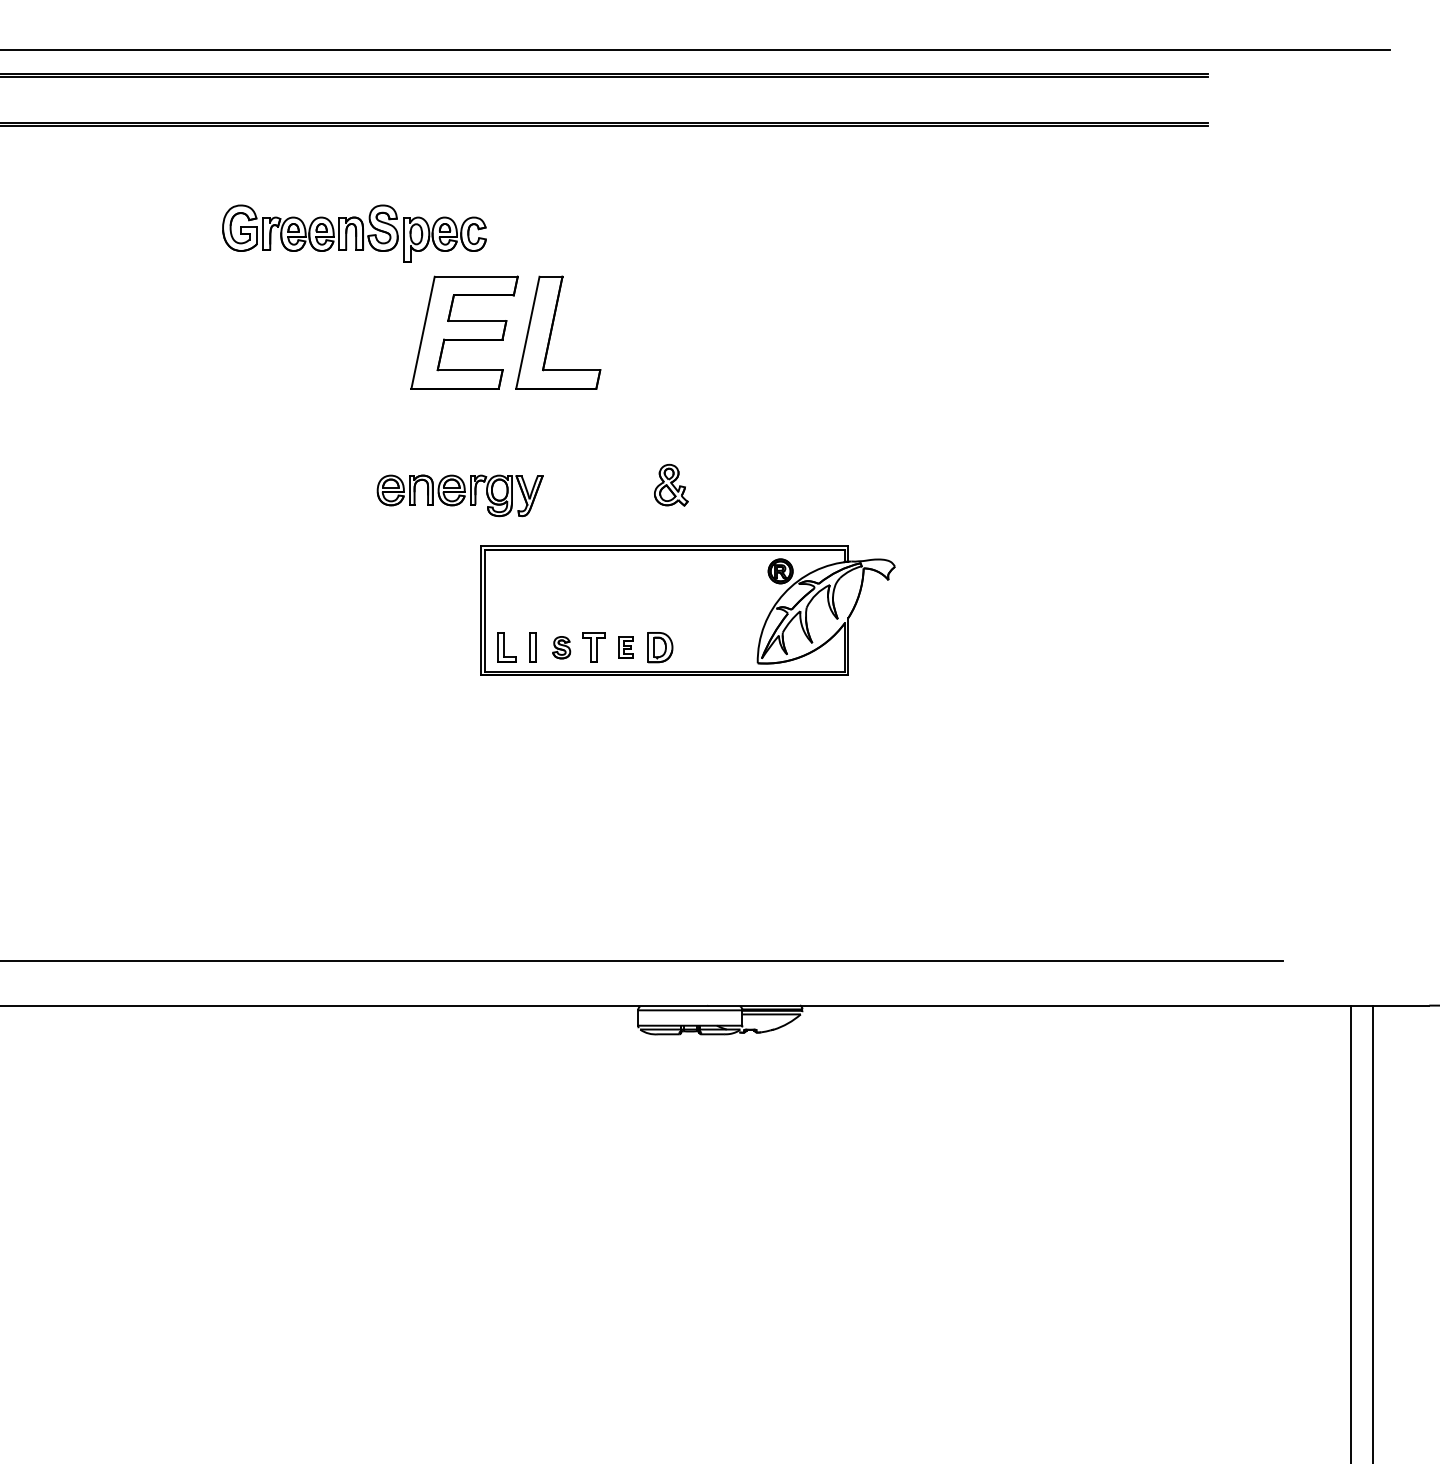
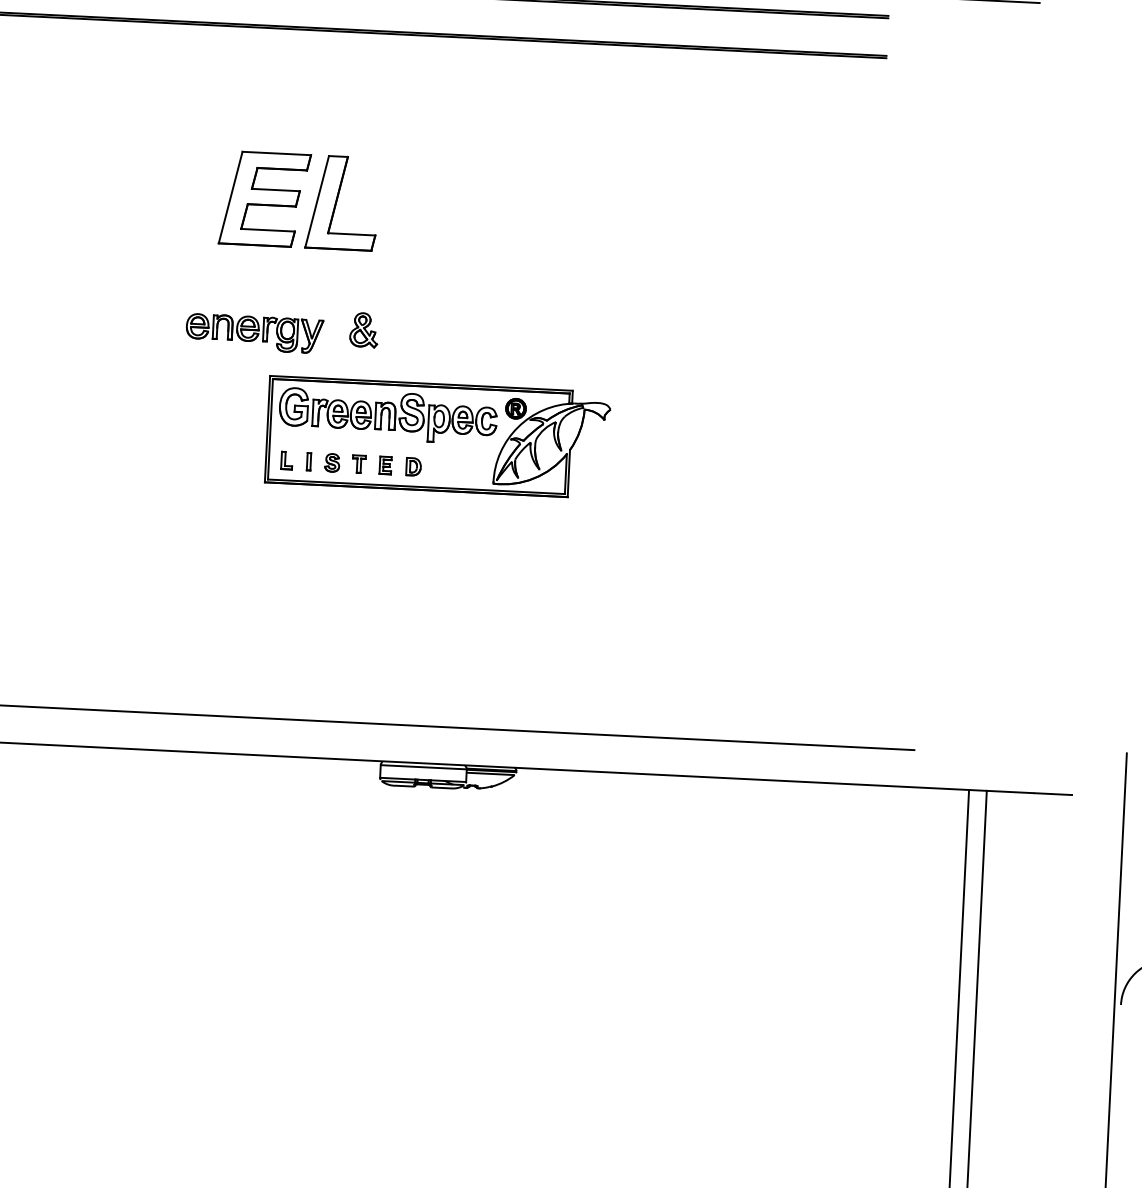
part: (354, 233) -> (388, 415), moved
part: (671, 484) -> (364, 329), moved
part: (506, 647) -> (286, 460), size x0.71
part: (533, 647) -> (309, 461), size x0.71
part: (594, 647) -> (359, 464), size x0.71
part: (660, 647) -> (413, 466), size x0.71

